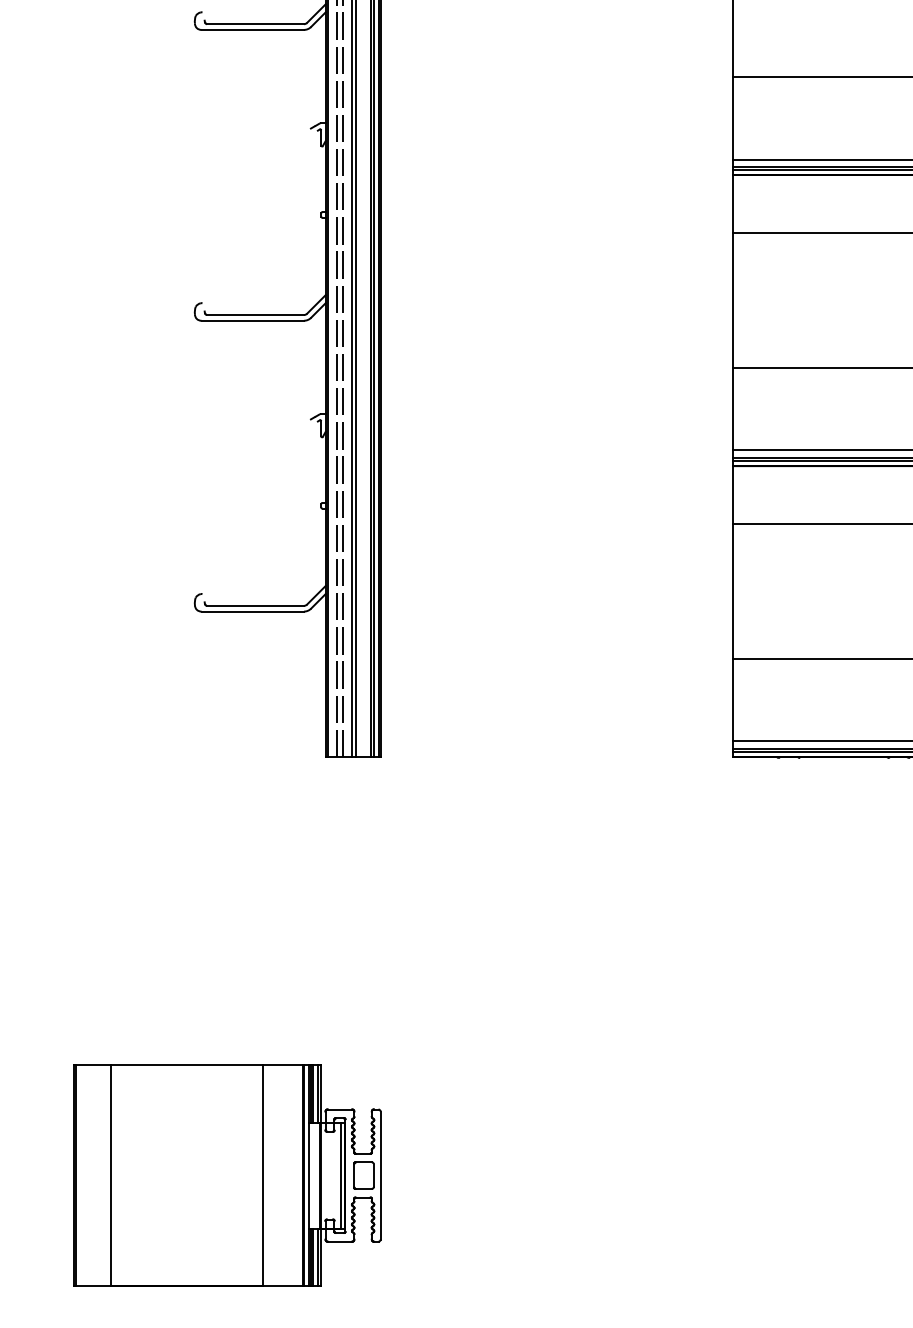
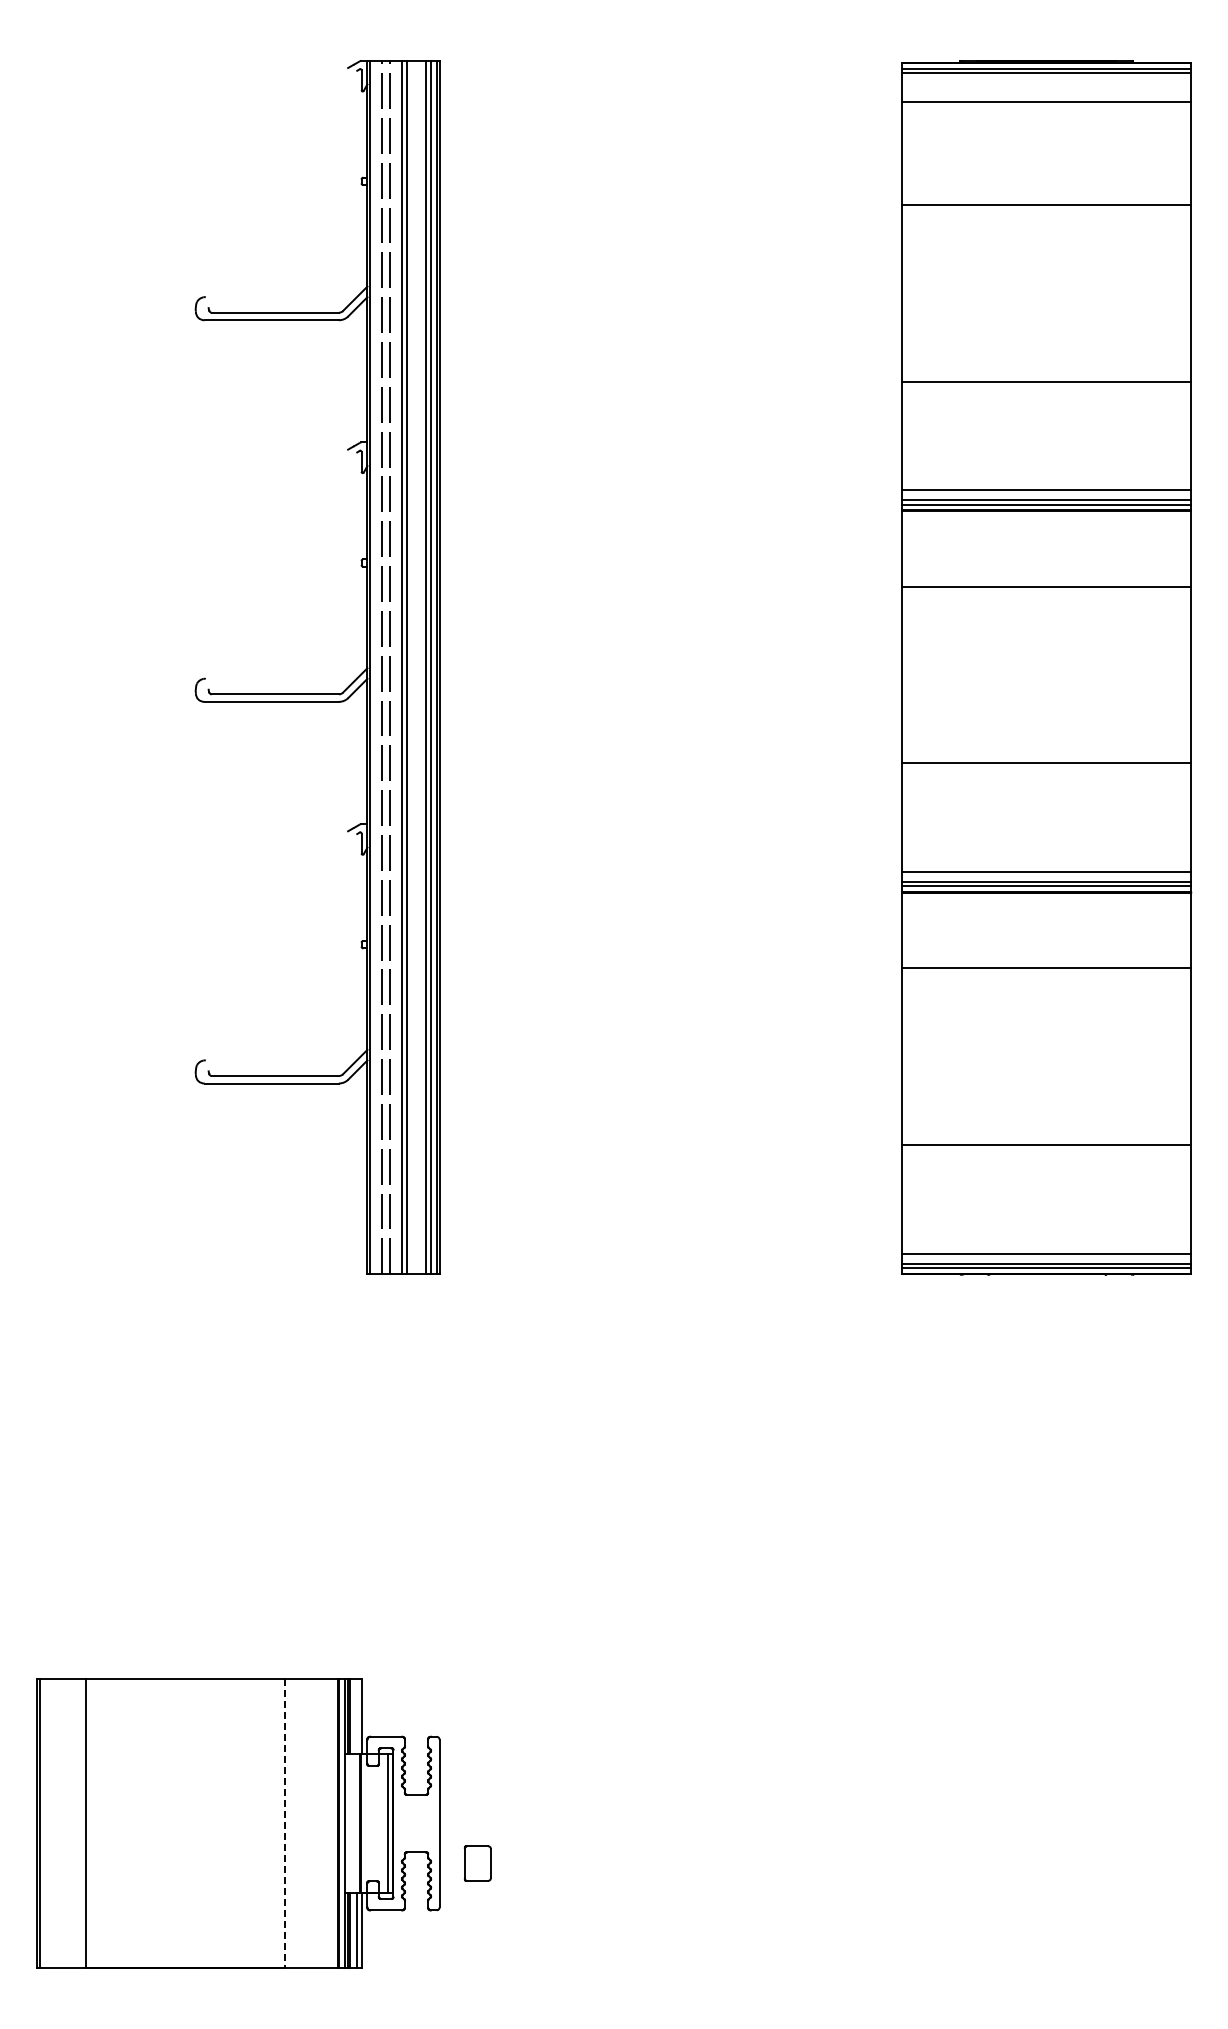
line: (318, 1094) -> (357, 1716), removed
line: (263, 1175) -> (285, 1823), solid -> dashed
part: (363, 1175) -> (477, 1863), moved

